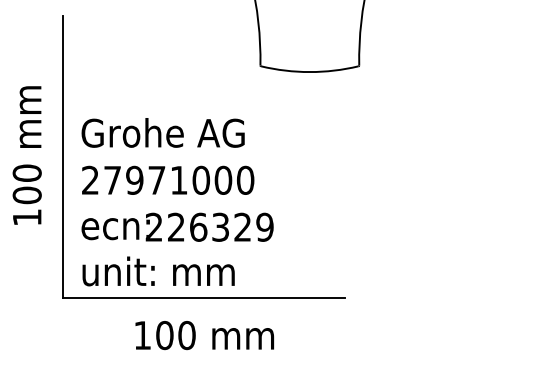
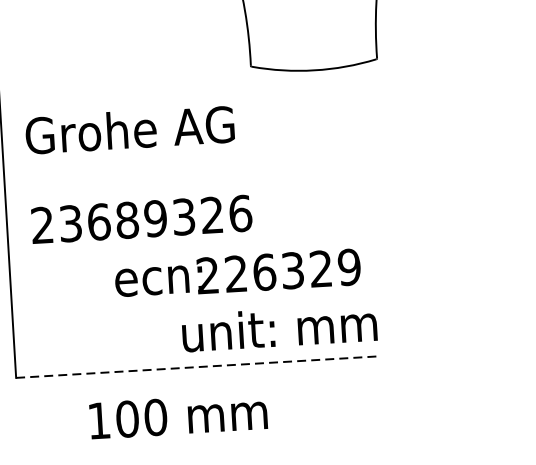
text: (162, 132) -> (129, 129), moved
text: (179, 179) -> (156, 217), 27971000 -> 23689326
text: (177, 226) -> (237, 272), moved
text: (158, 271) -> (279, 328), moved
line: (204, 298) -> (197, 367), solid -> dashed
text: (204, 335) -> (178, 416), moved

